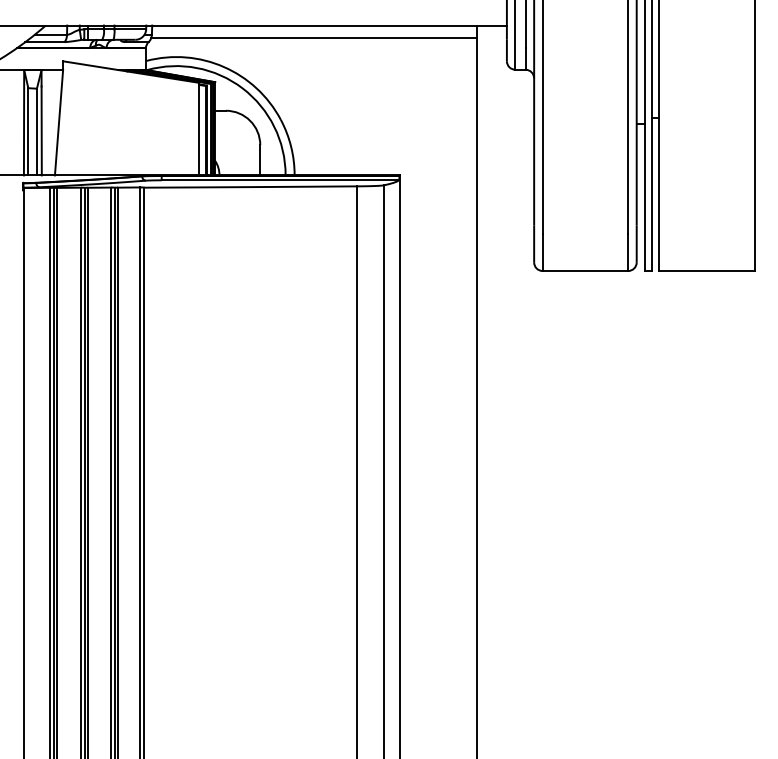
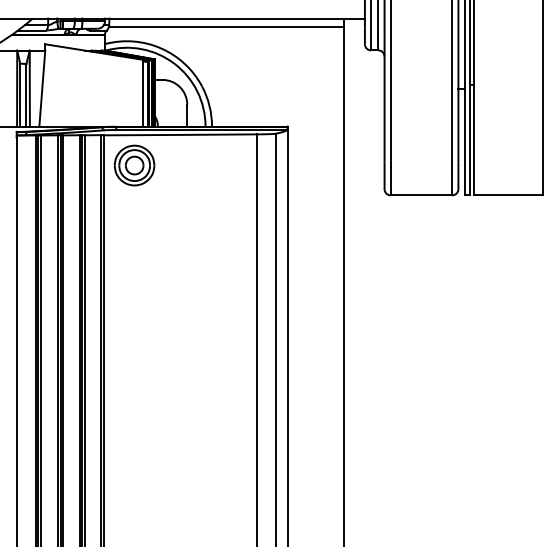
part: (186, 229) -> (134, 165), added

